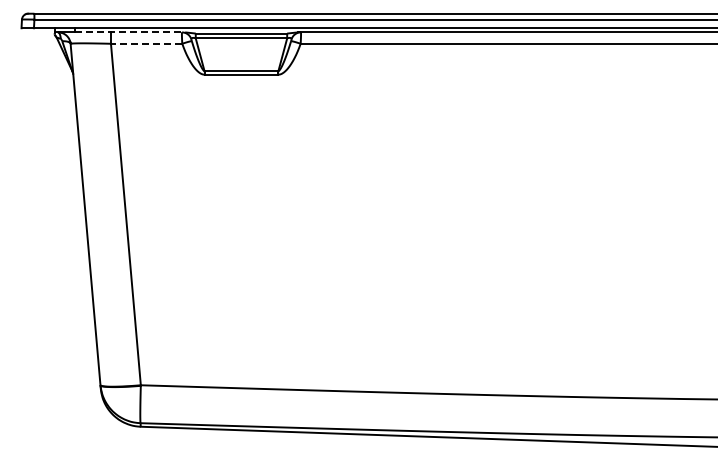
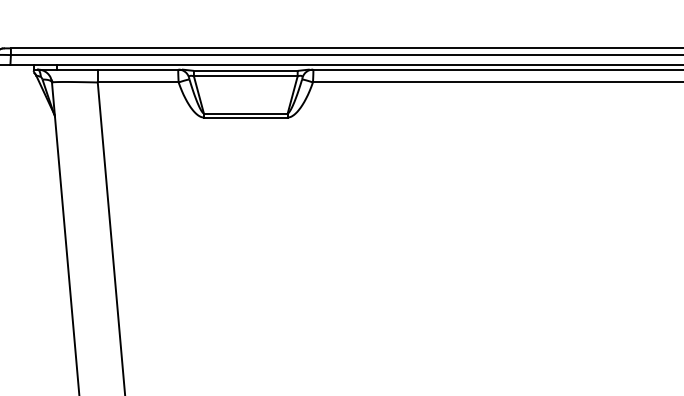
line: (130, 32) -> (119, 69), dashed -> solid
line: (146, 43) -> (138, 82), dashed -> solid

